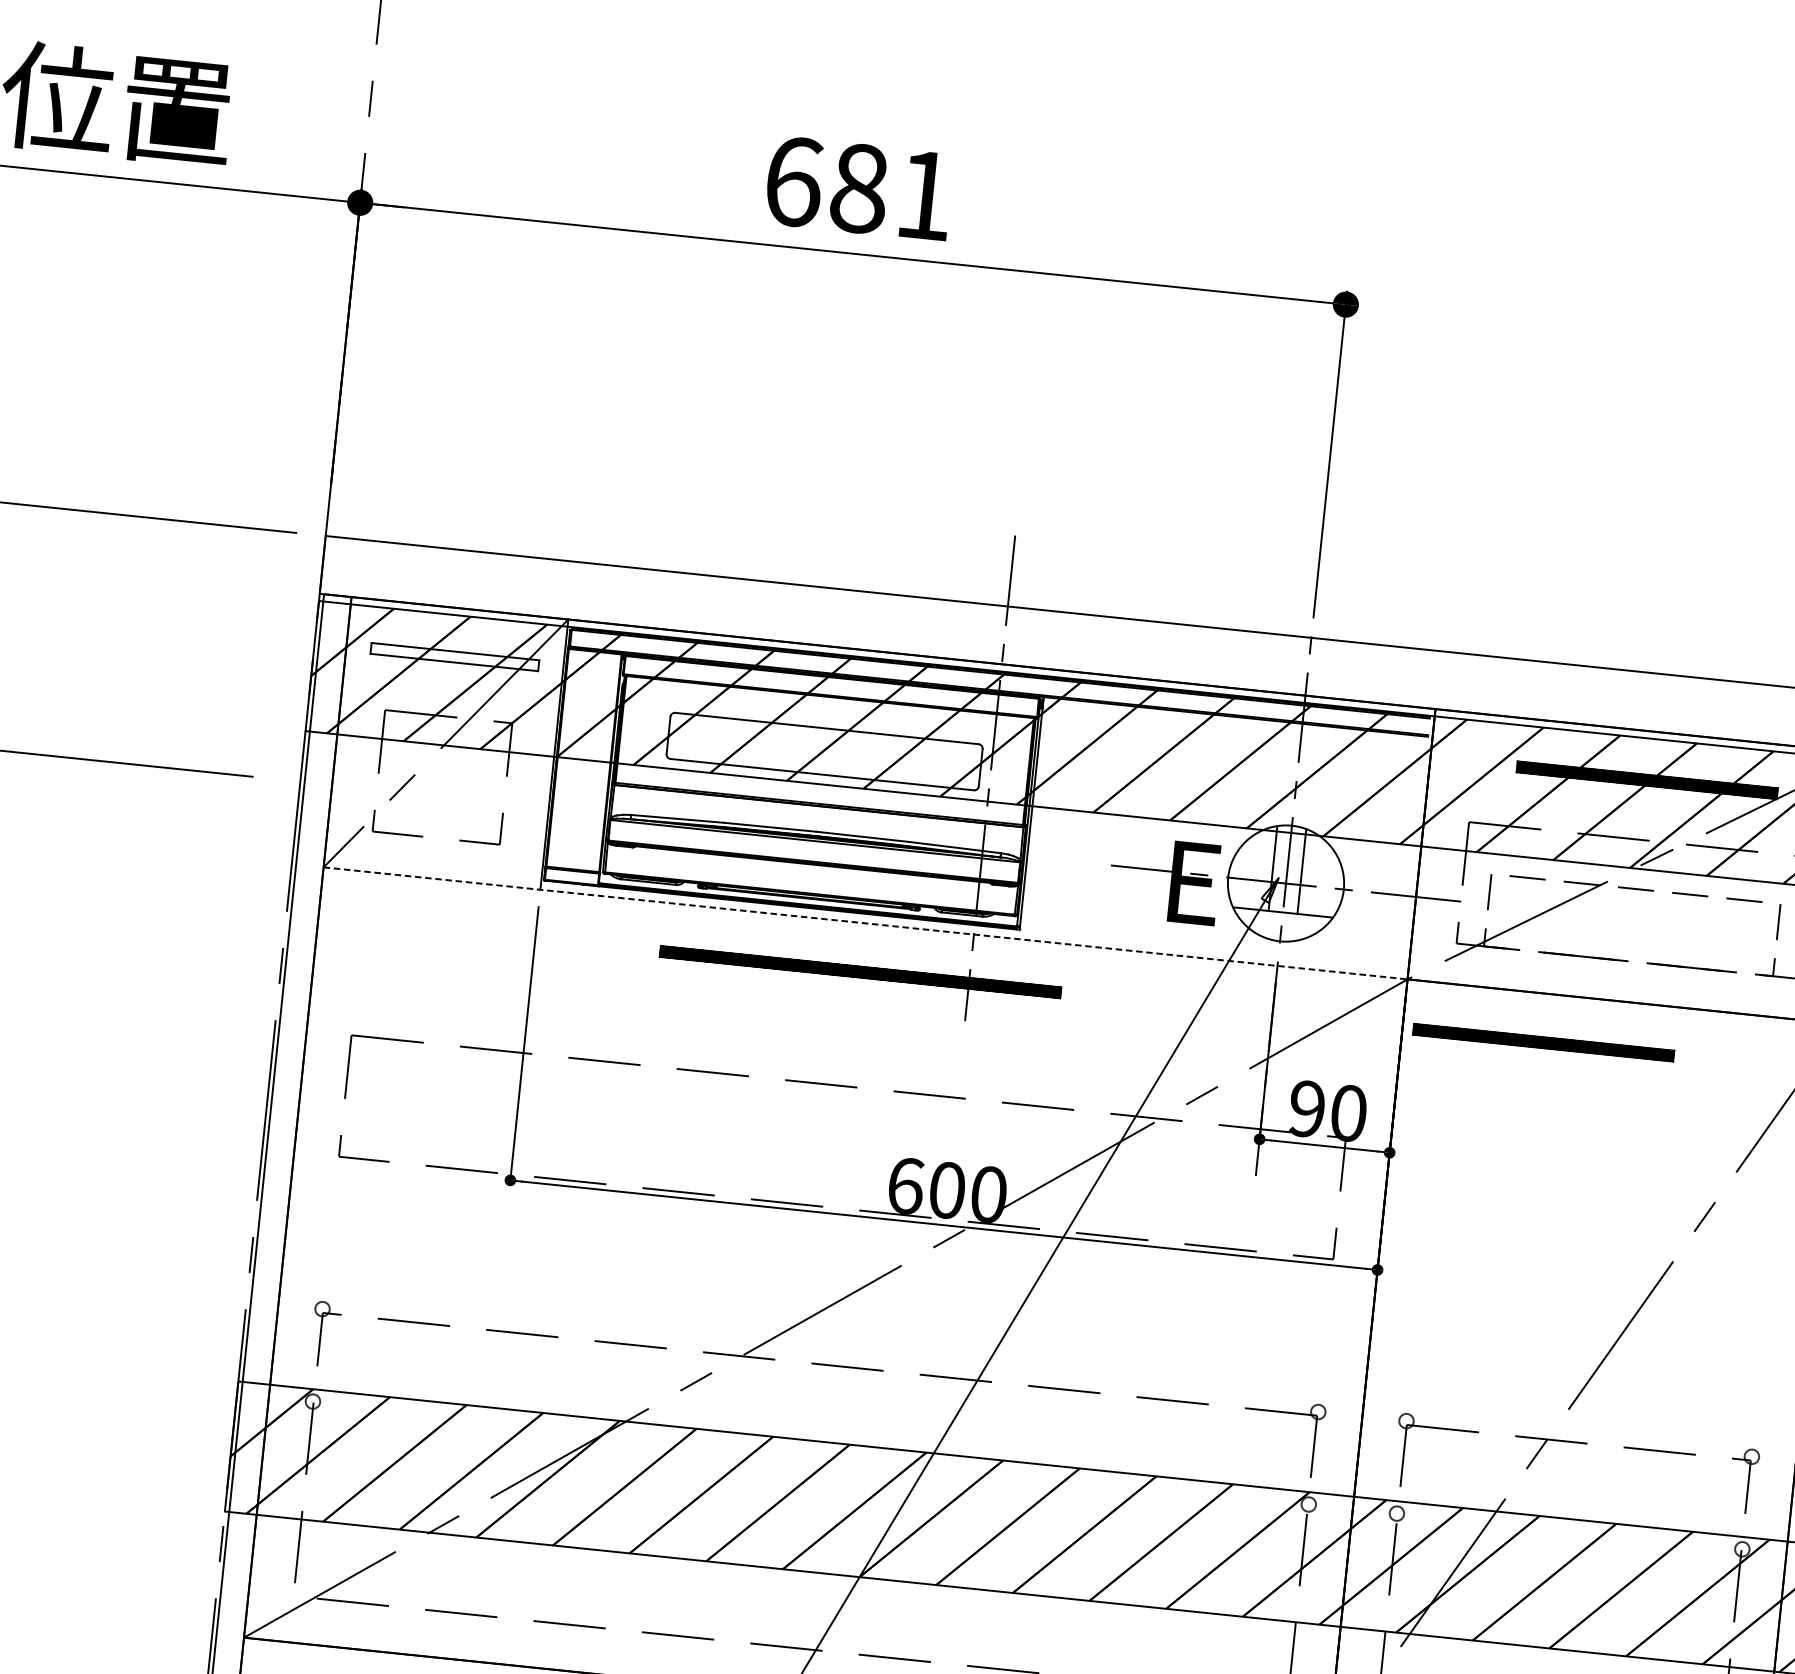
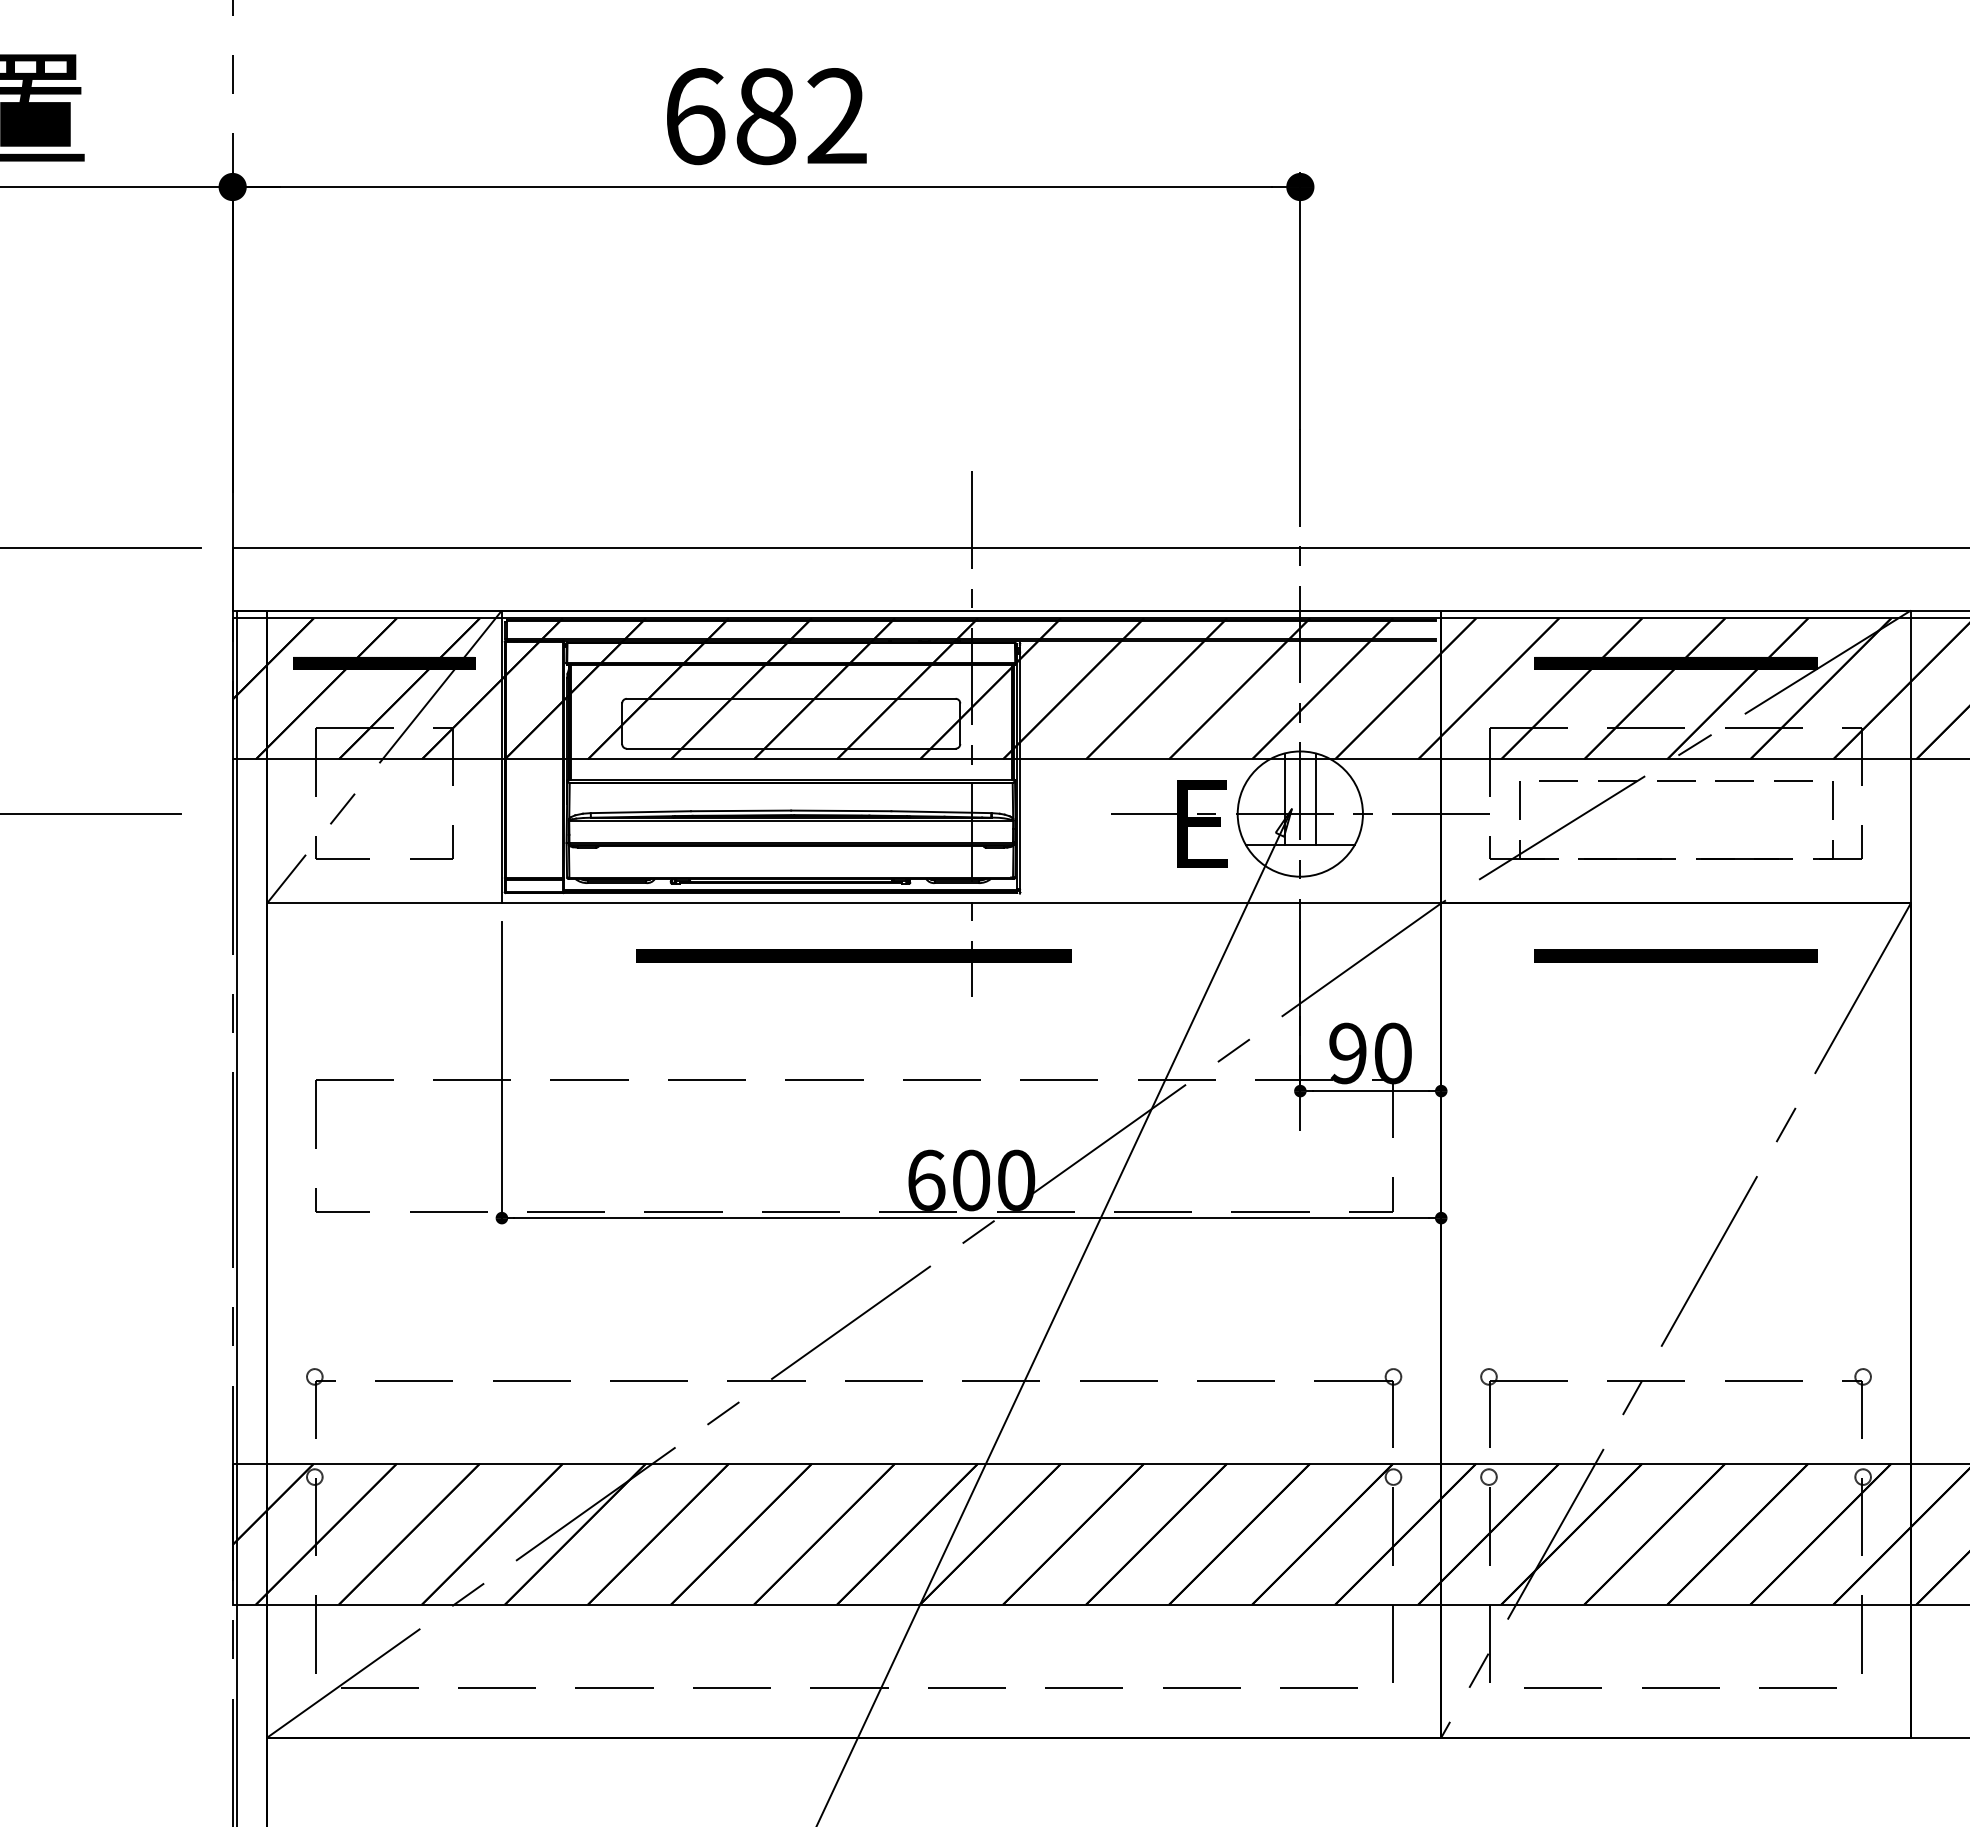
text: (924, 194) -> (836, 115), 681 -> 682
hatch: (454, 657) -> (384, 663), added
line: (865, 923) -> (854, 903), dashed -> solid
part: (1543, 1042) -> (1675, 955), moved

